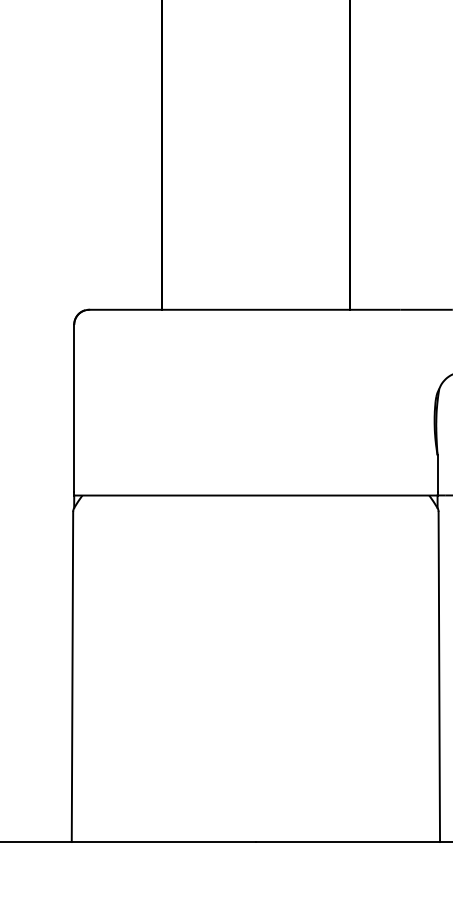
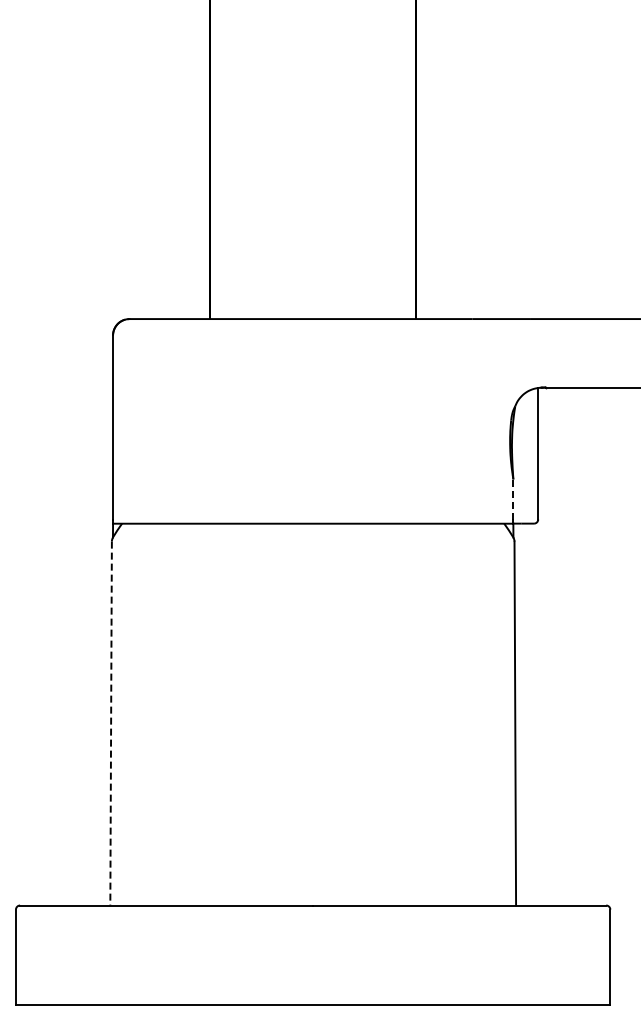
line: (437, 473) -> (513, 499), solid -> dashed
line: (72, 676) -> (111, 723), solid -> dashed

